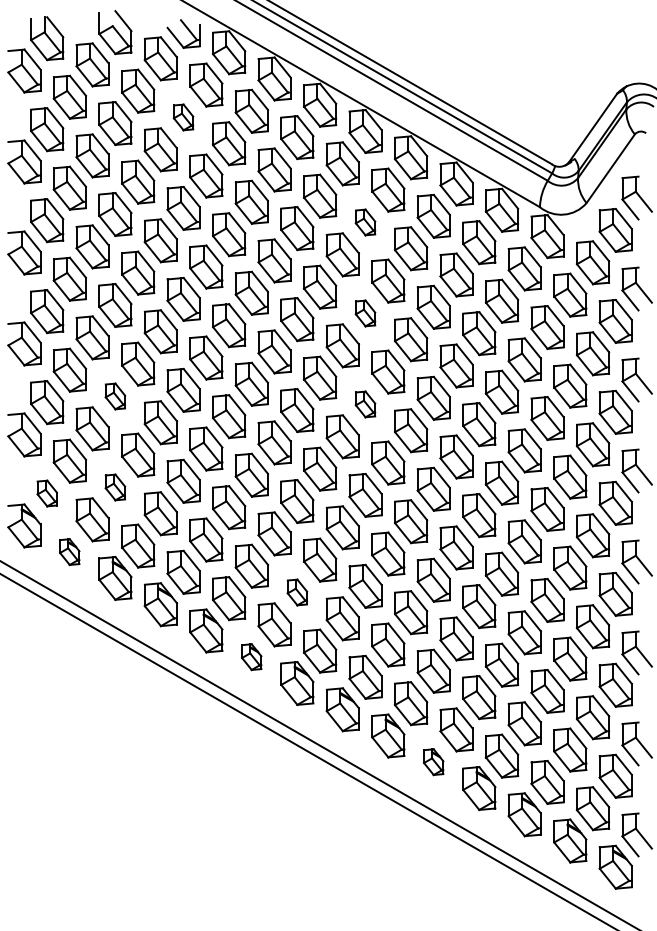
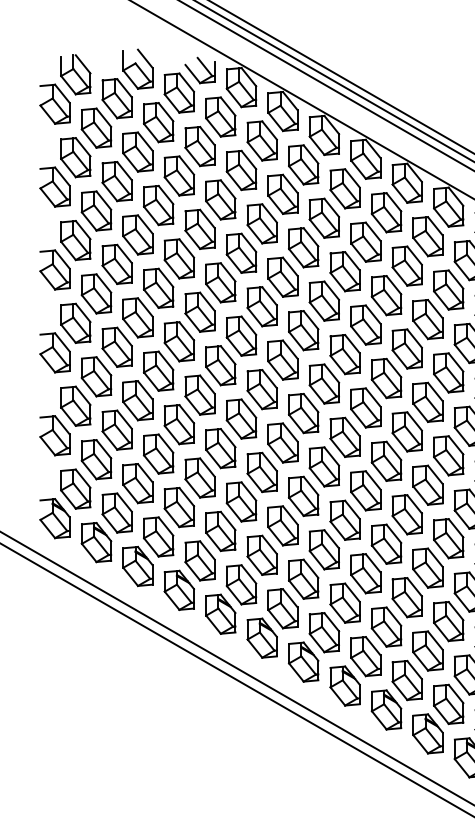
part: (183, 117) -> (199, 146), size x1.67
part: (365, 222) -> (365, 242), size x1.67
part: (365, 313) -> (365, 325), size x1.67
part: (115, 396) -> (138, 400), size x1.67
part: (365, 404) -> (365, 408), size x1.67
part: (115, 487) -> (138, 483), size x1.67
part: (47, 493) -> (76, 489), size x1.67
part: (69, 551) -> (96, 541), size x1.67
part: (297, 592) -> (303, 579), size x1.67
part: (251, 656) -> (261, 637), size x1.67
part: (433, 761) -> (427, 733), size x1.67

